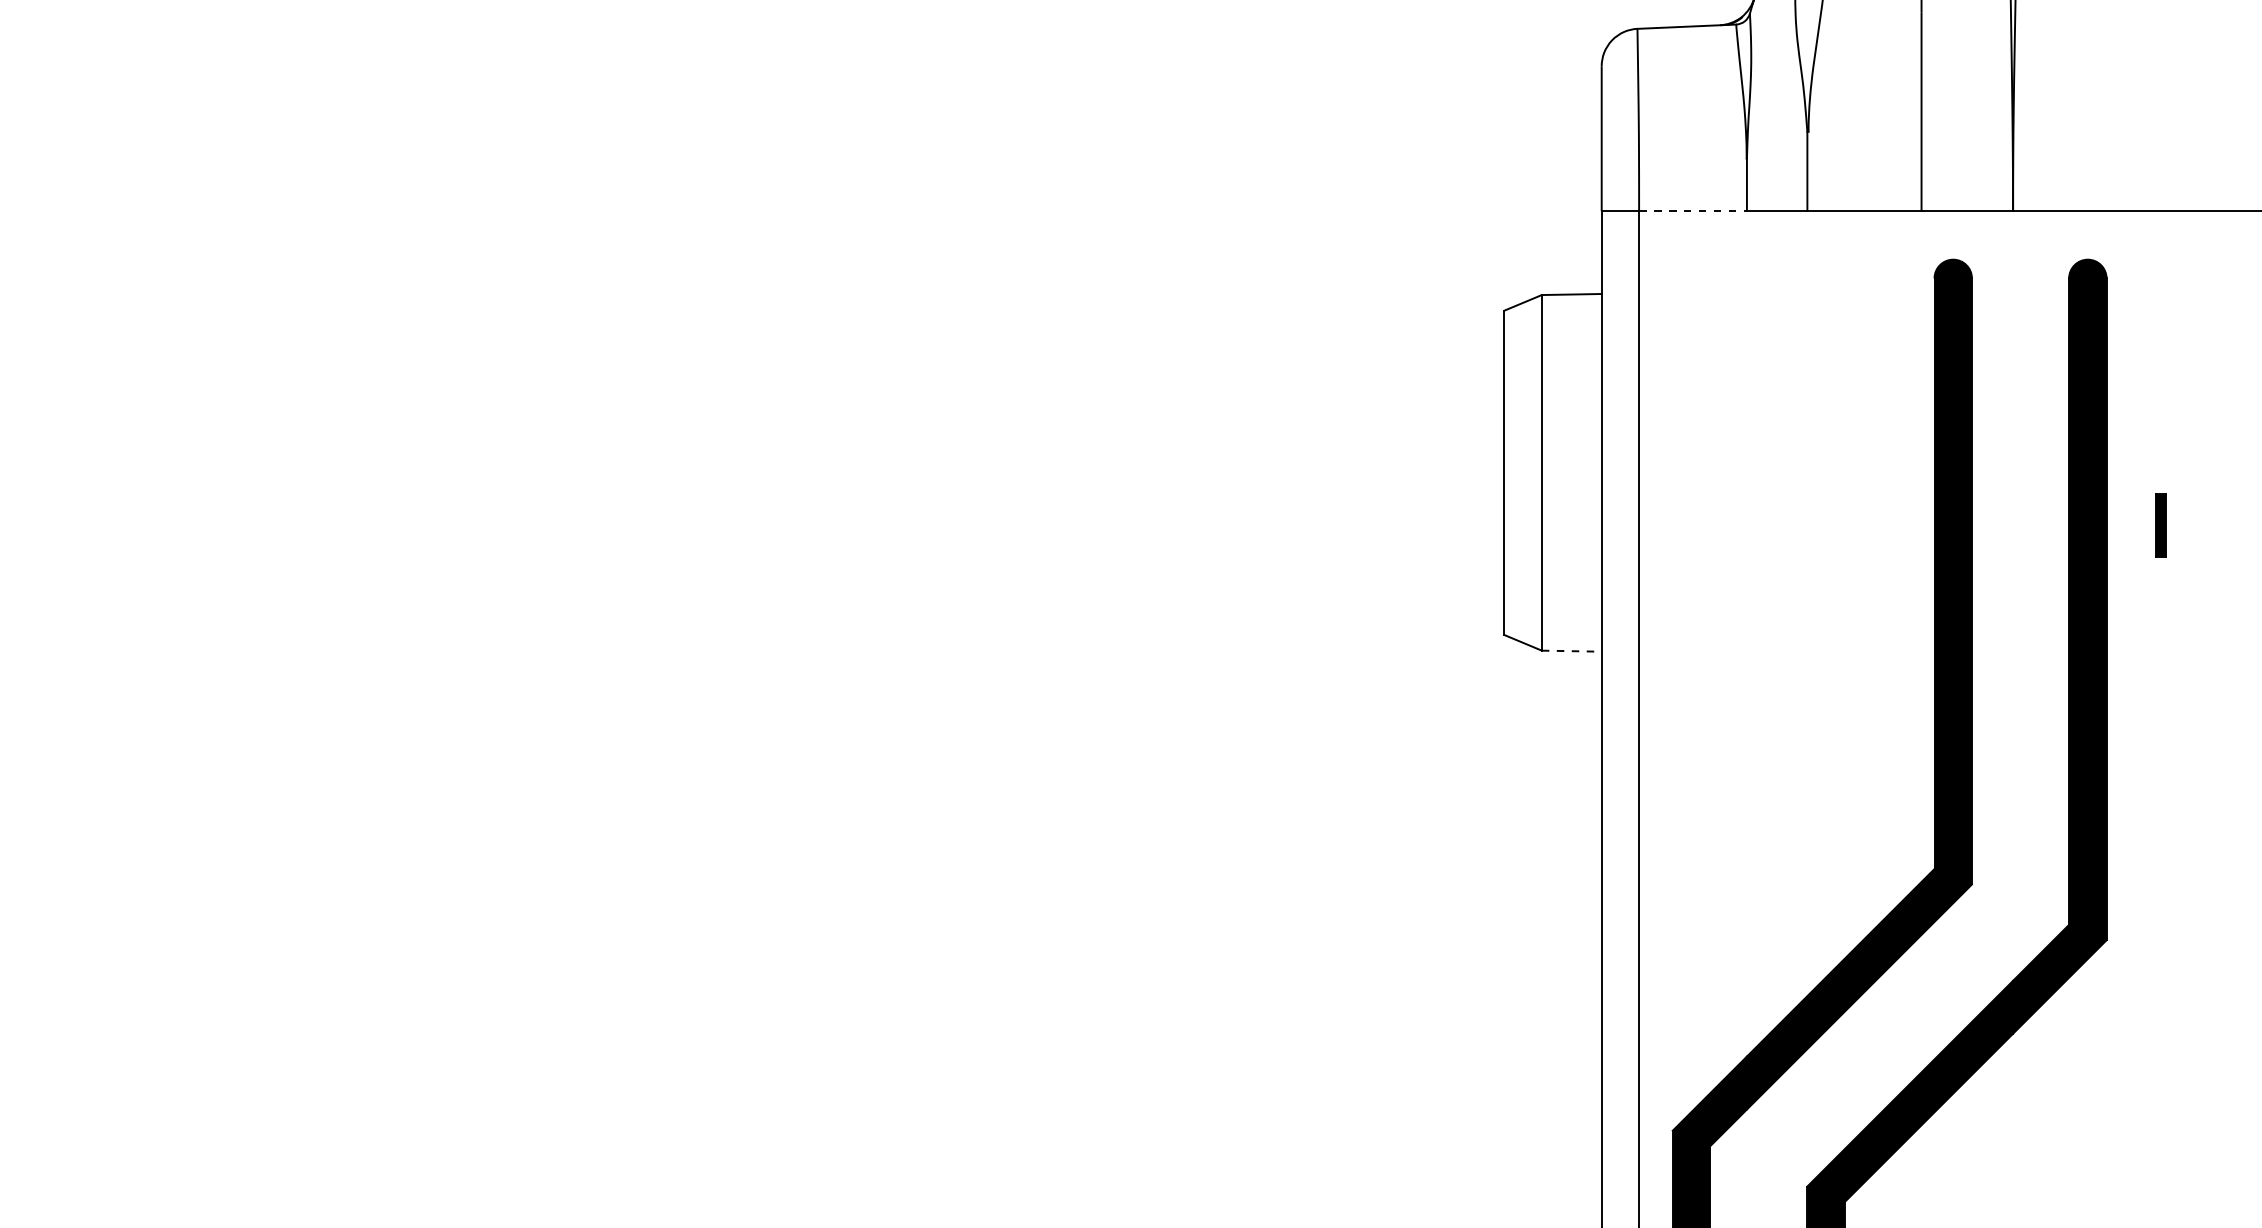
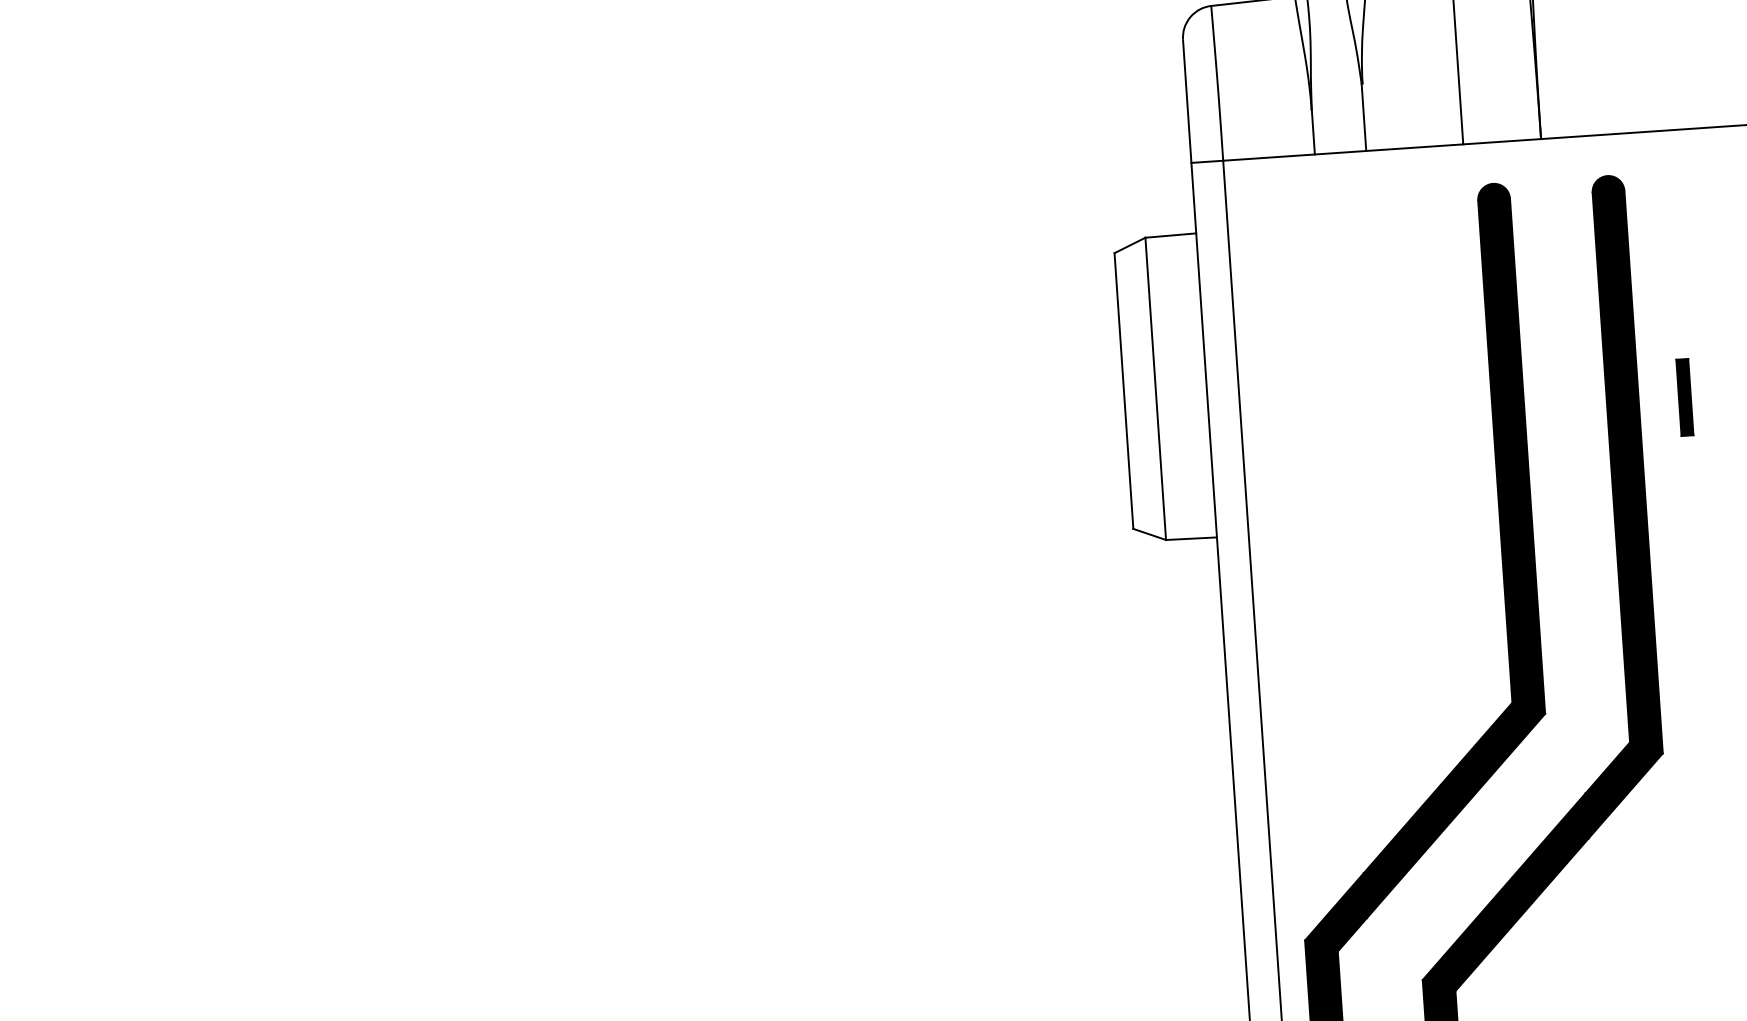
line: (1693, 211) -> (1269, 157), dashed -> solid
part: (2160, 524) -> (1684, 396), size x1.43
line: (1571, 651) -> (1191, 538), dashed -> solid

